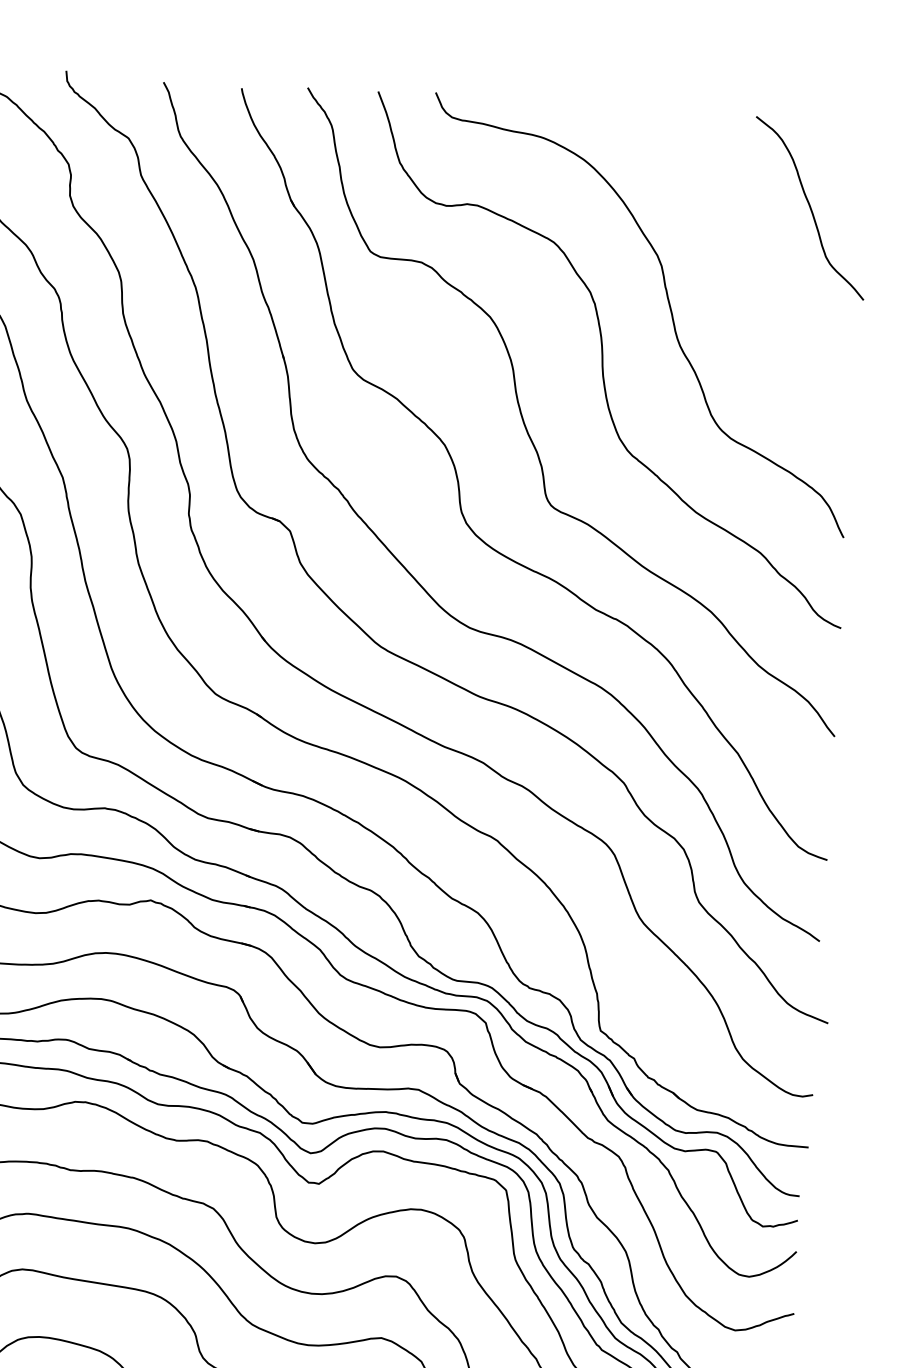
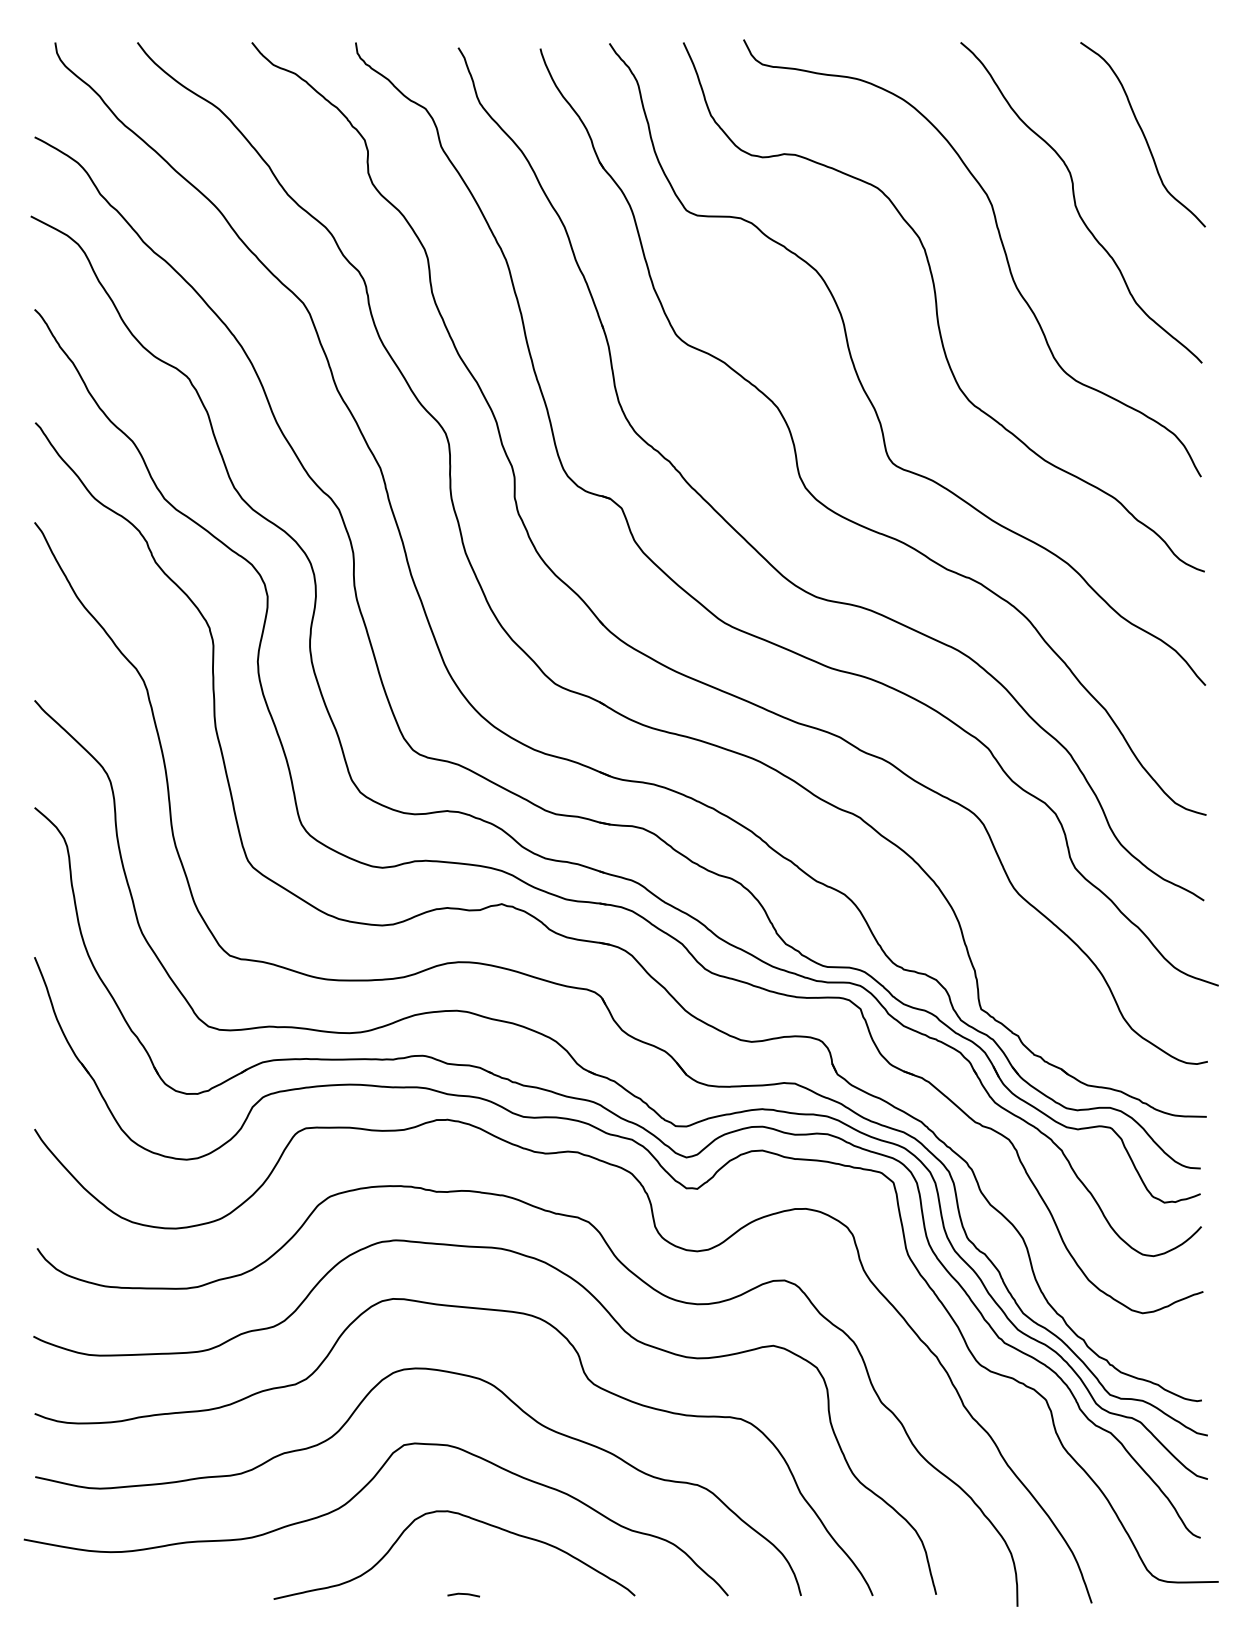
curve: (742, 269) -> (1076, 203), added

